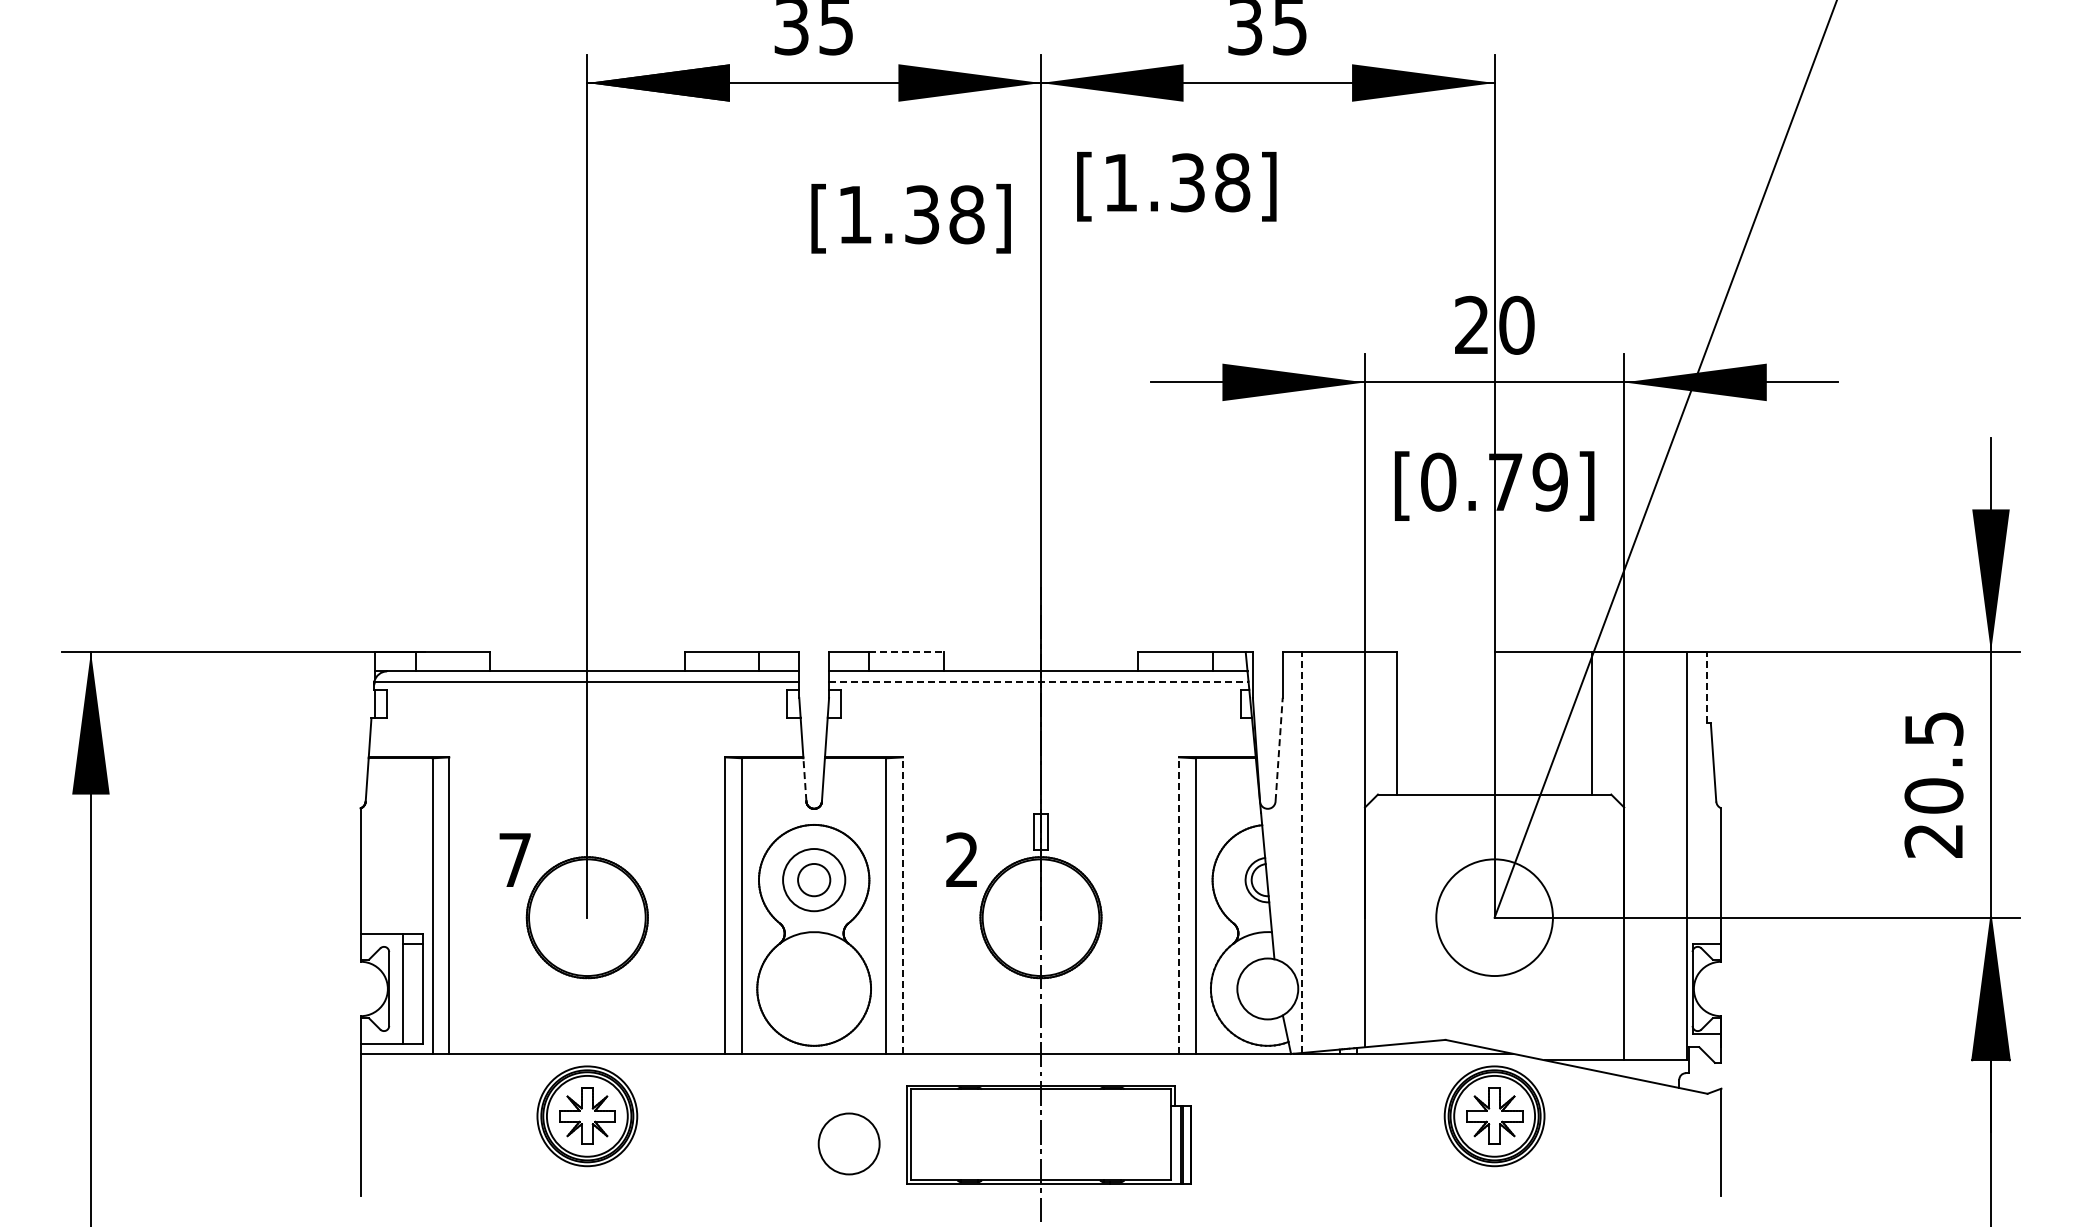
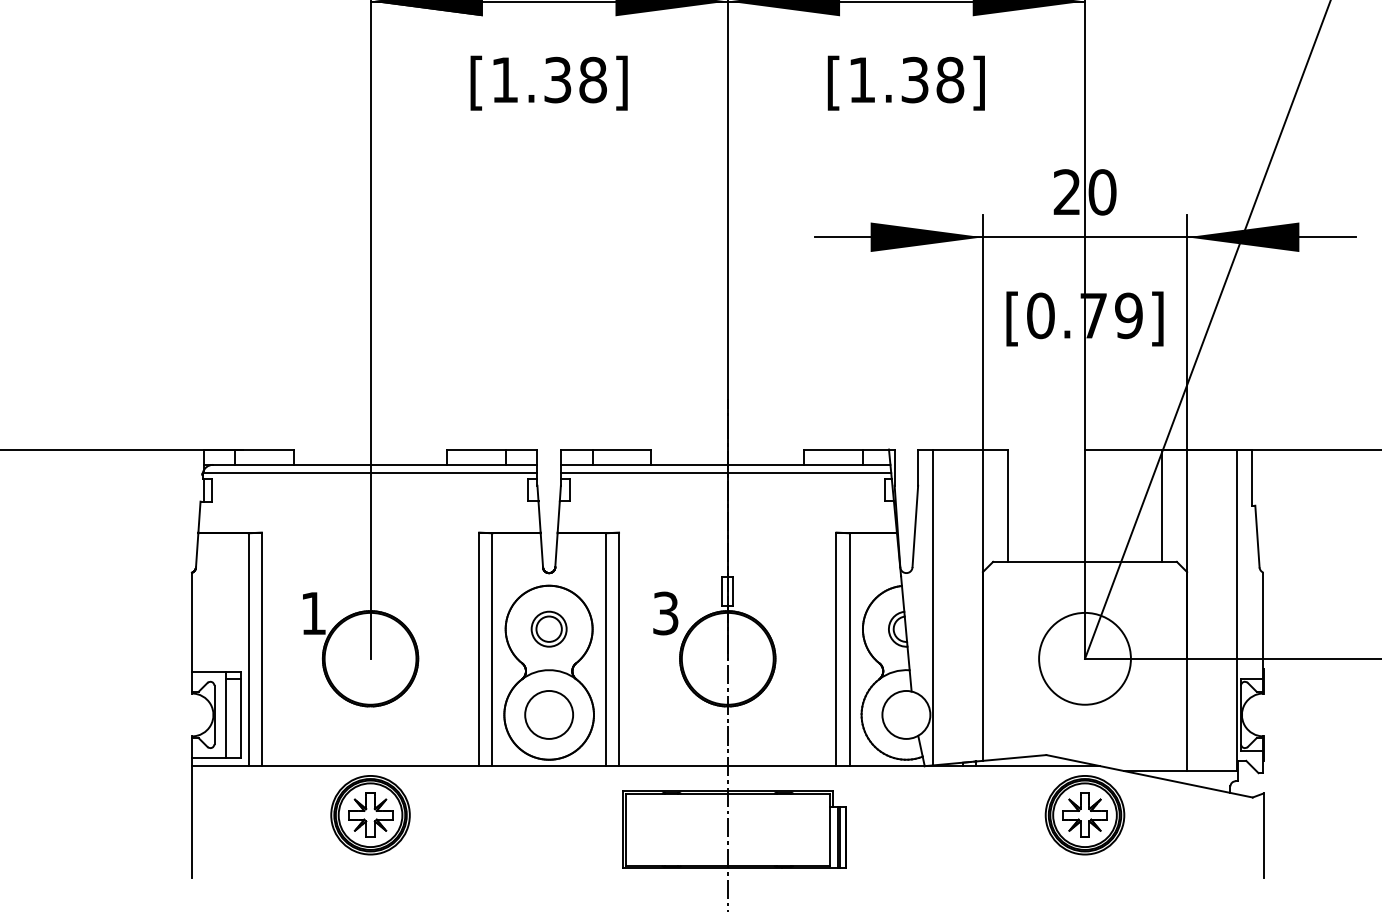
text: (1176, 186) -> (906, 83), moved
text: (910, 218) -> (548, 83), moved
line: (907, 652) -> (622, 449), dashed -> solid
line: (1038, 681) -> (725, 472), dashed -> solid
line: (1706, 687) -> (1251, 477), dashed -> solid
line: (1279, 749) -> (915, 526), dashed -> solid
line: (804, 779) -> (541, 549), dashed -> solid
line: (1302, 852) -> (933, 607), dashed -> solid
text: (514, 859) -> (313, 612), 7 -> 1
text: (962, 859) -> (665, 612), 2 -> 3
circle: (813, 879) -> (548, 628), size x0.71
line: (902, 905) -> (618, 649), dashed -> solid
line: (1179, 905) -> (836, 649), dashed -> solid
circle: (848, 1143) -> (548, 714), moved

